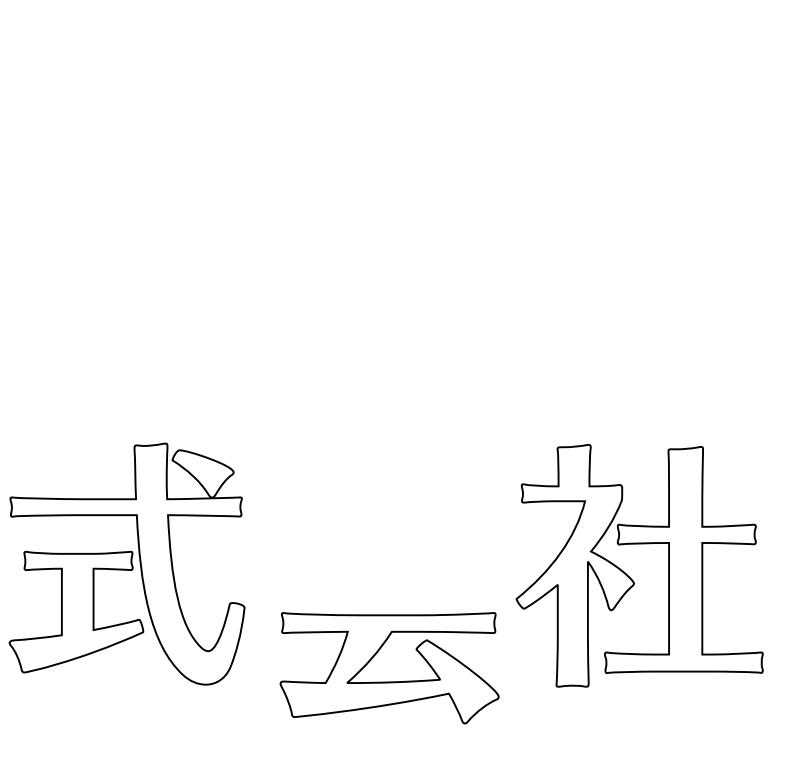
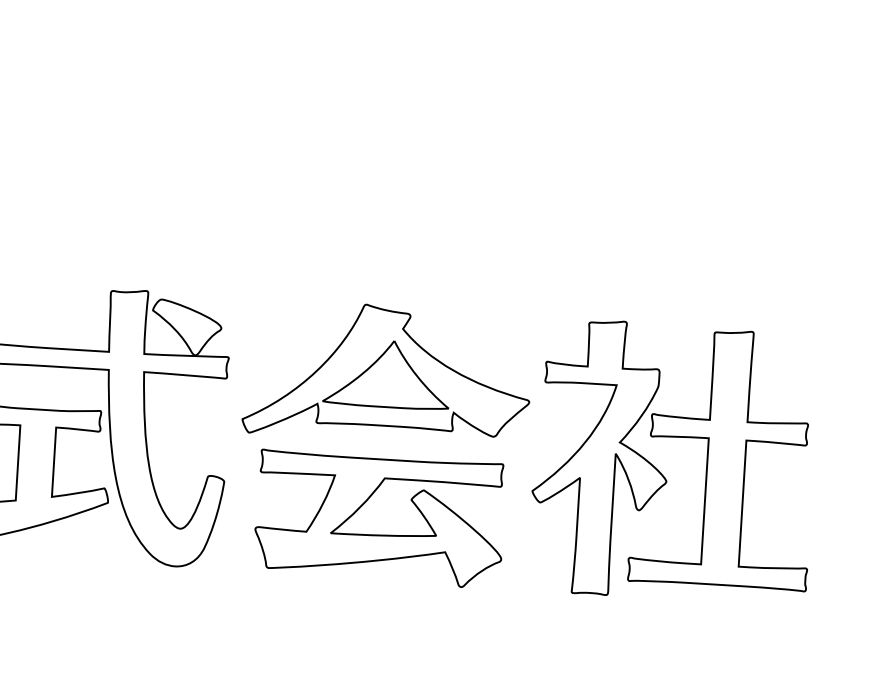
part: (382, 502) -> (387, 372), added
part: (389, 681) -> (378, 534), moved

